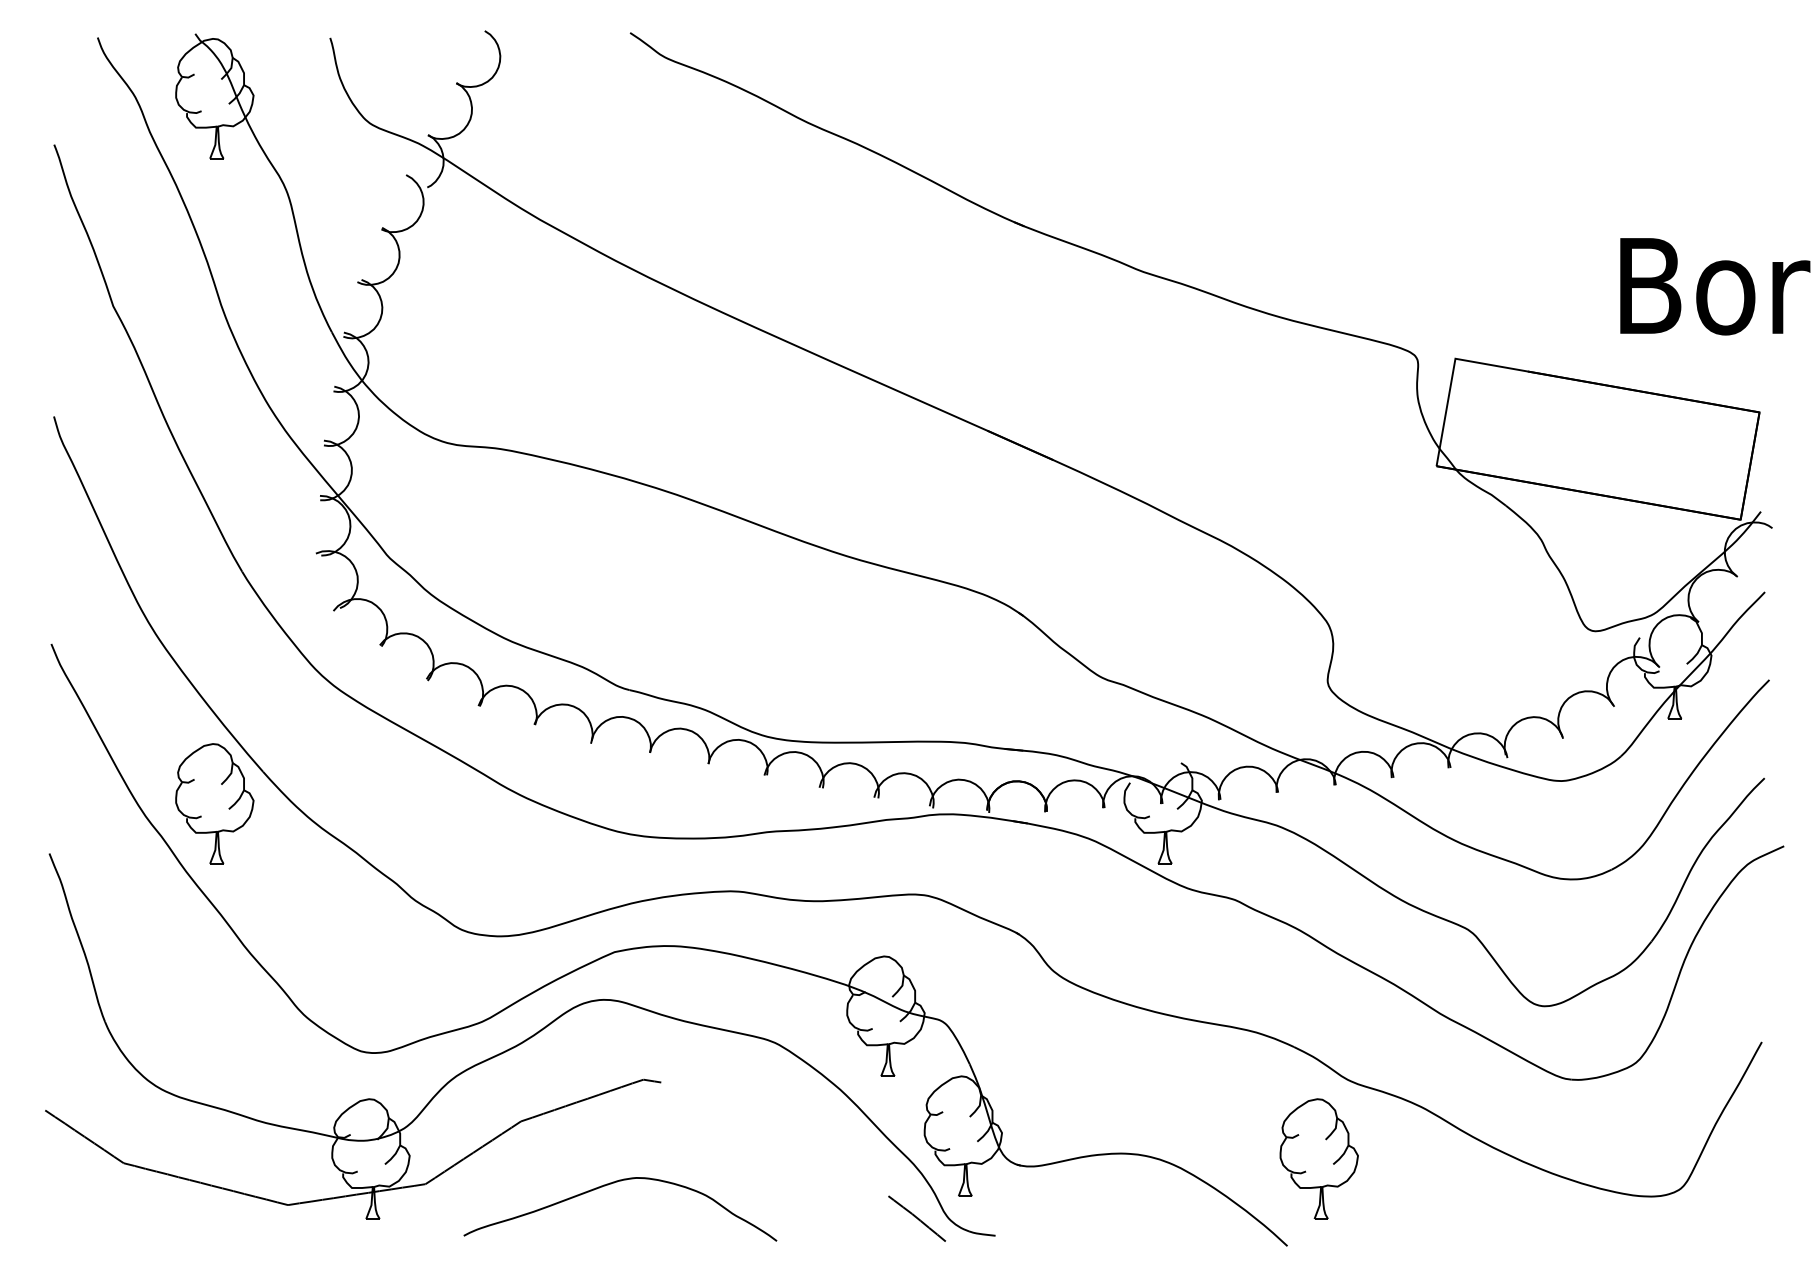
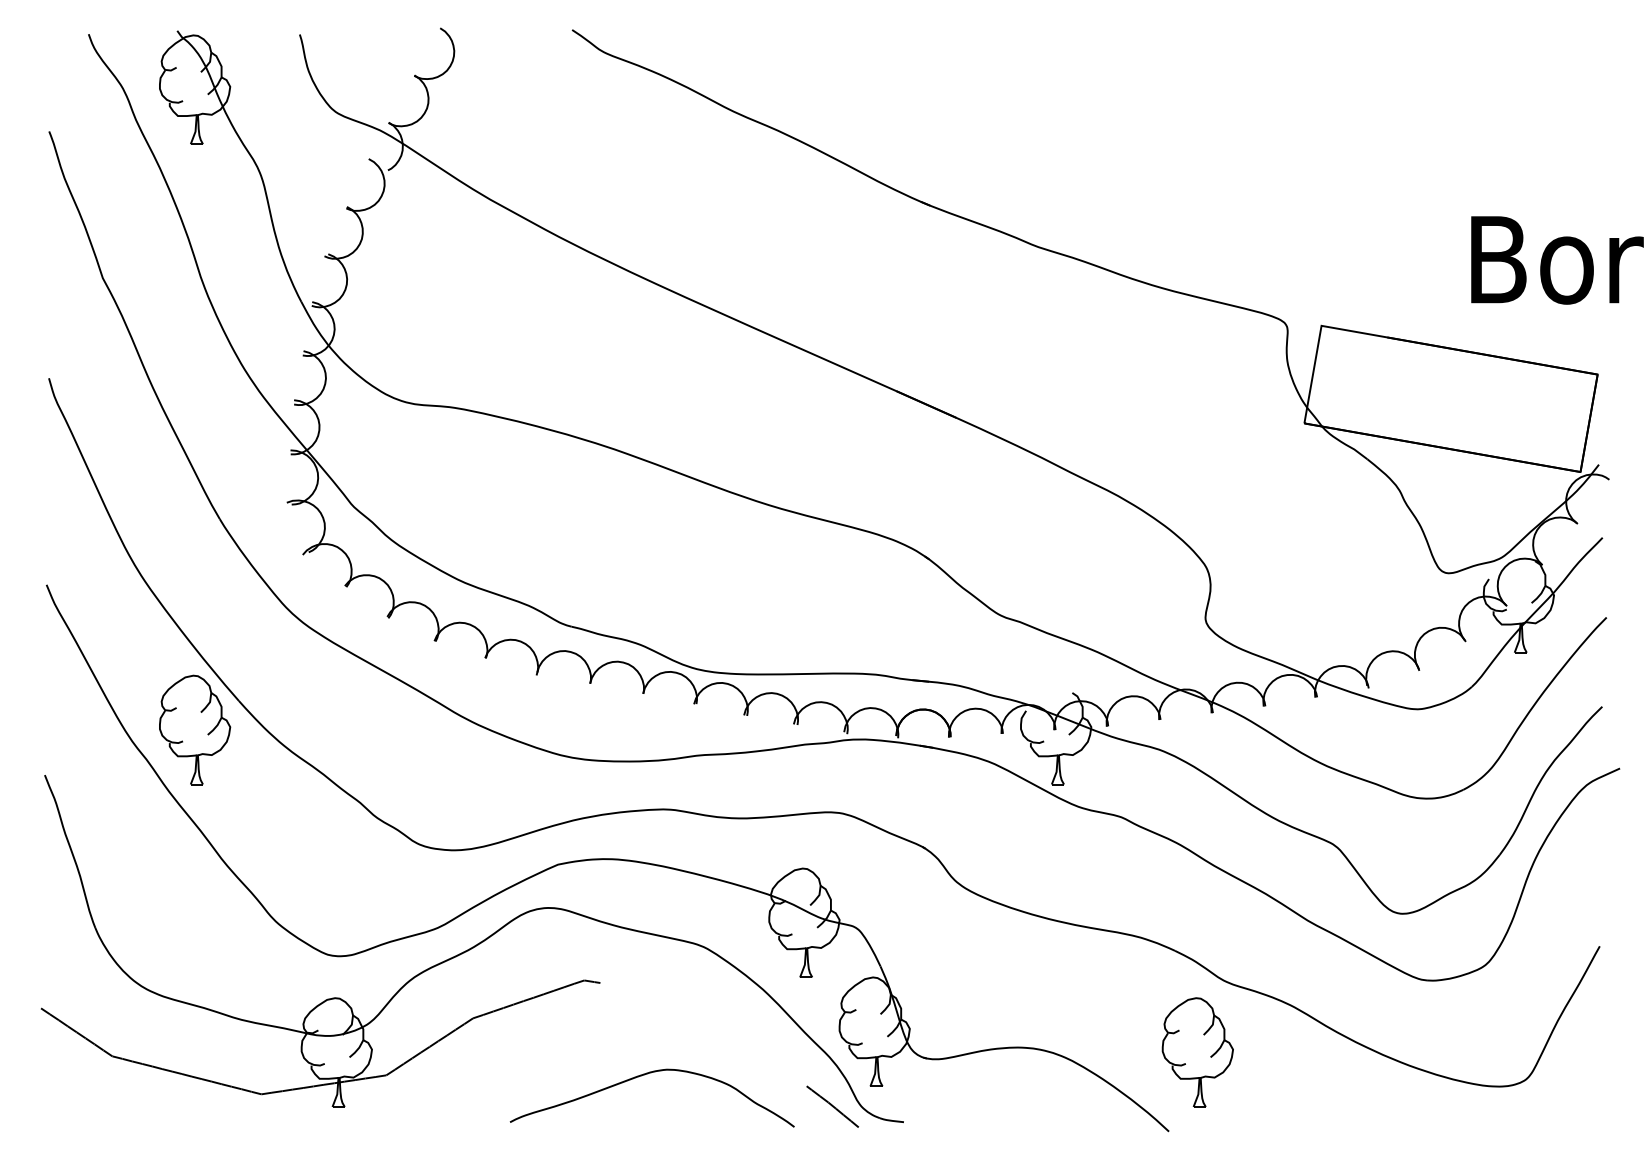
curve: (611, 1184) -> (644, 1075), moved

